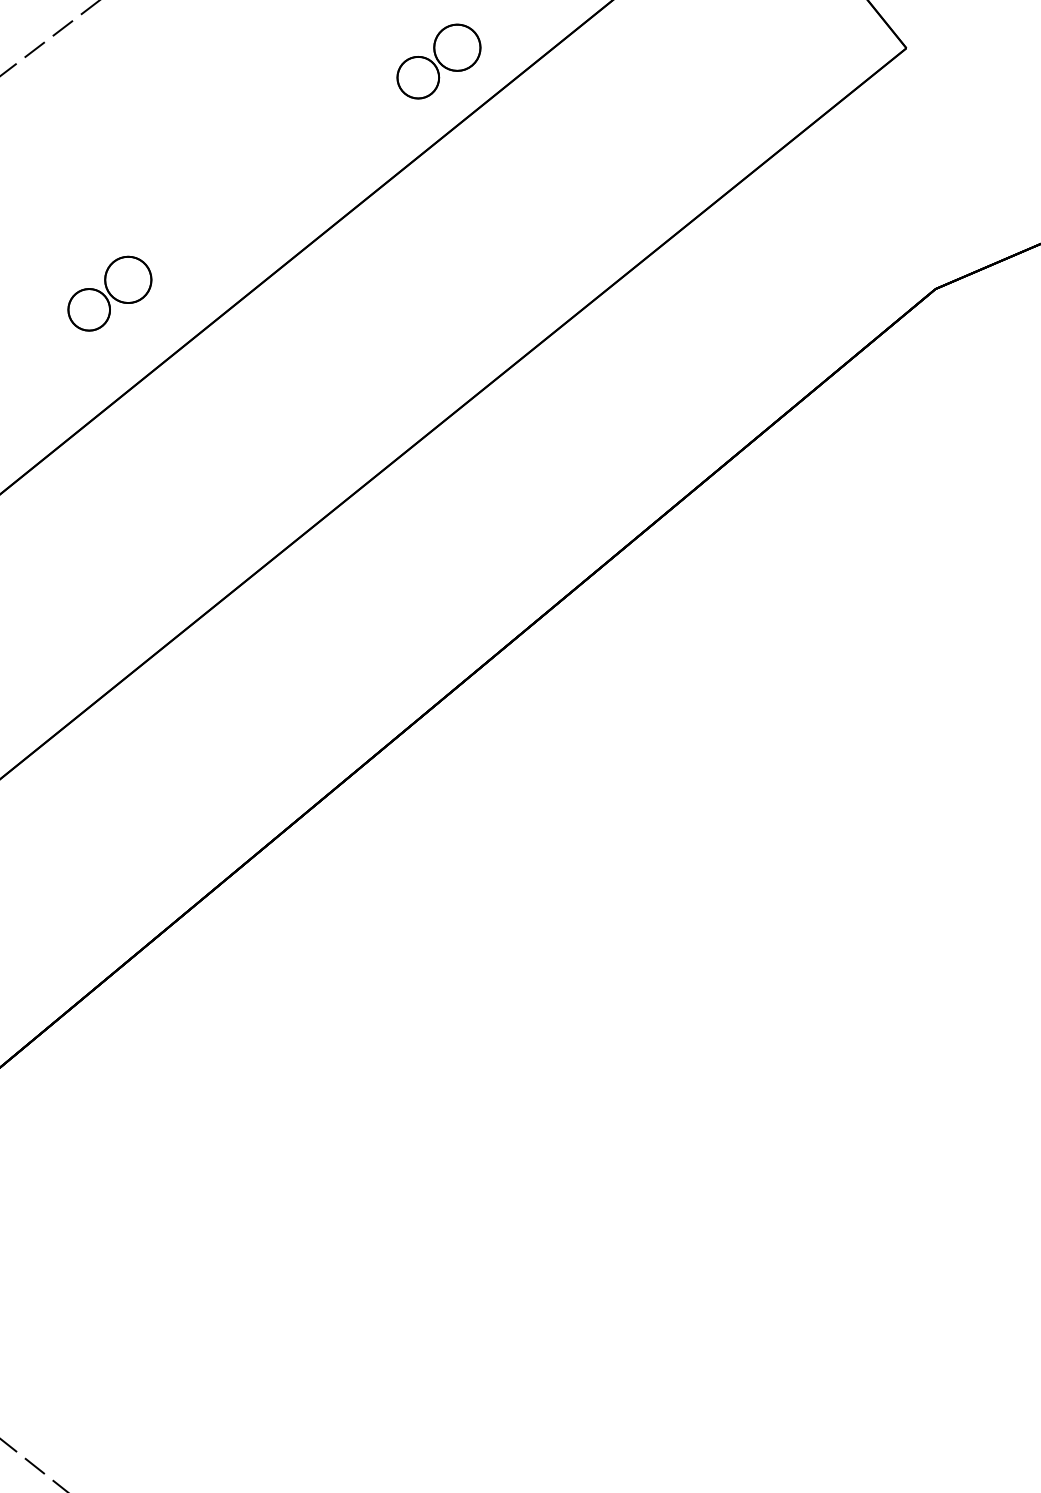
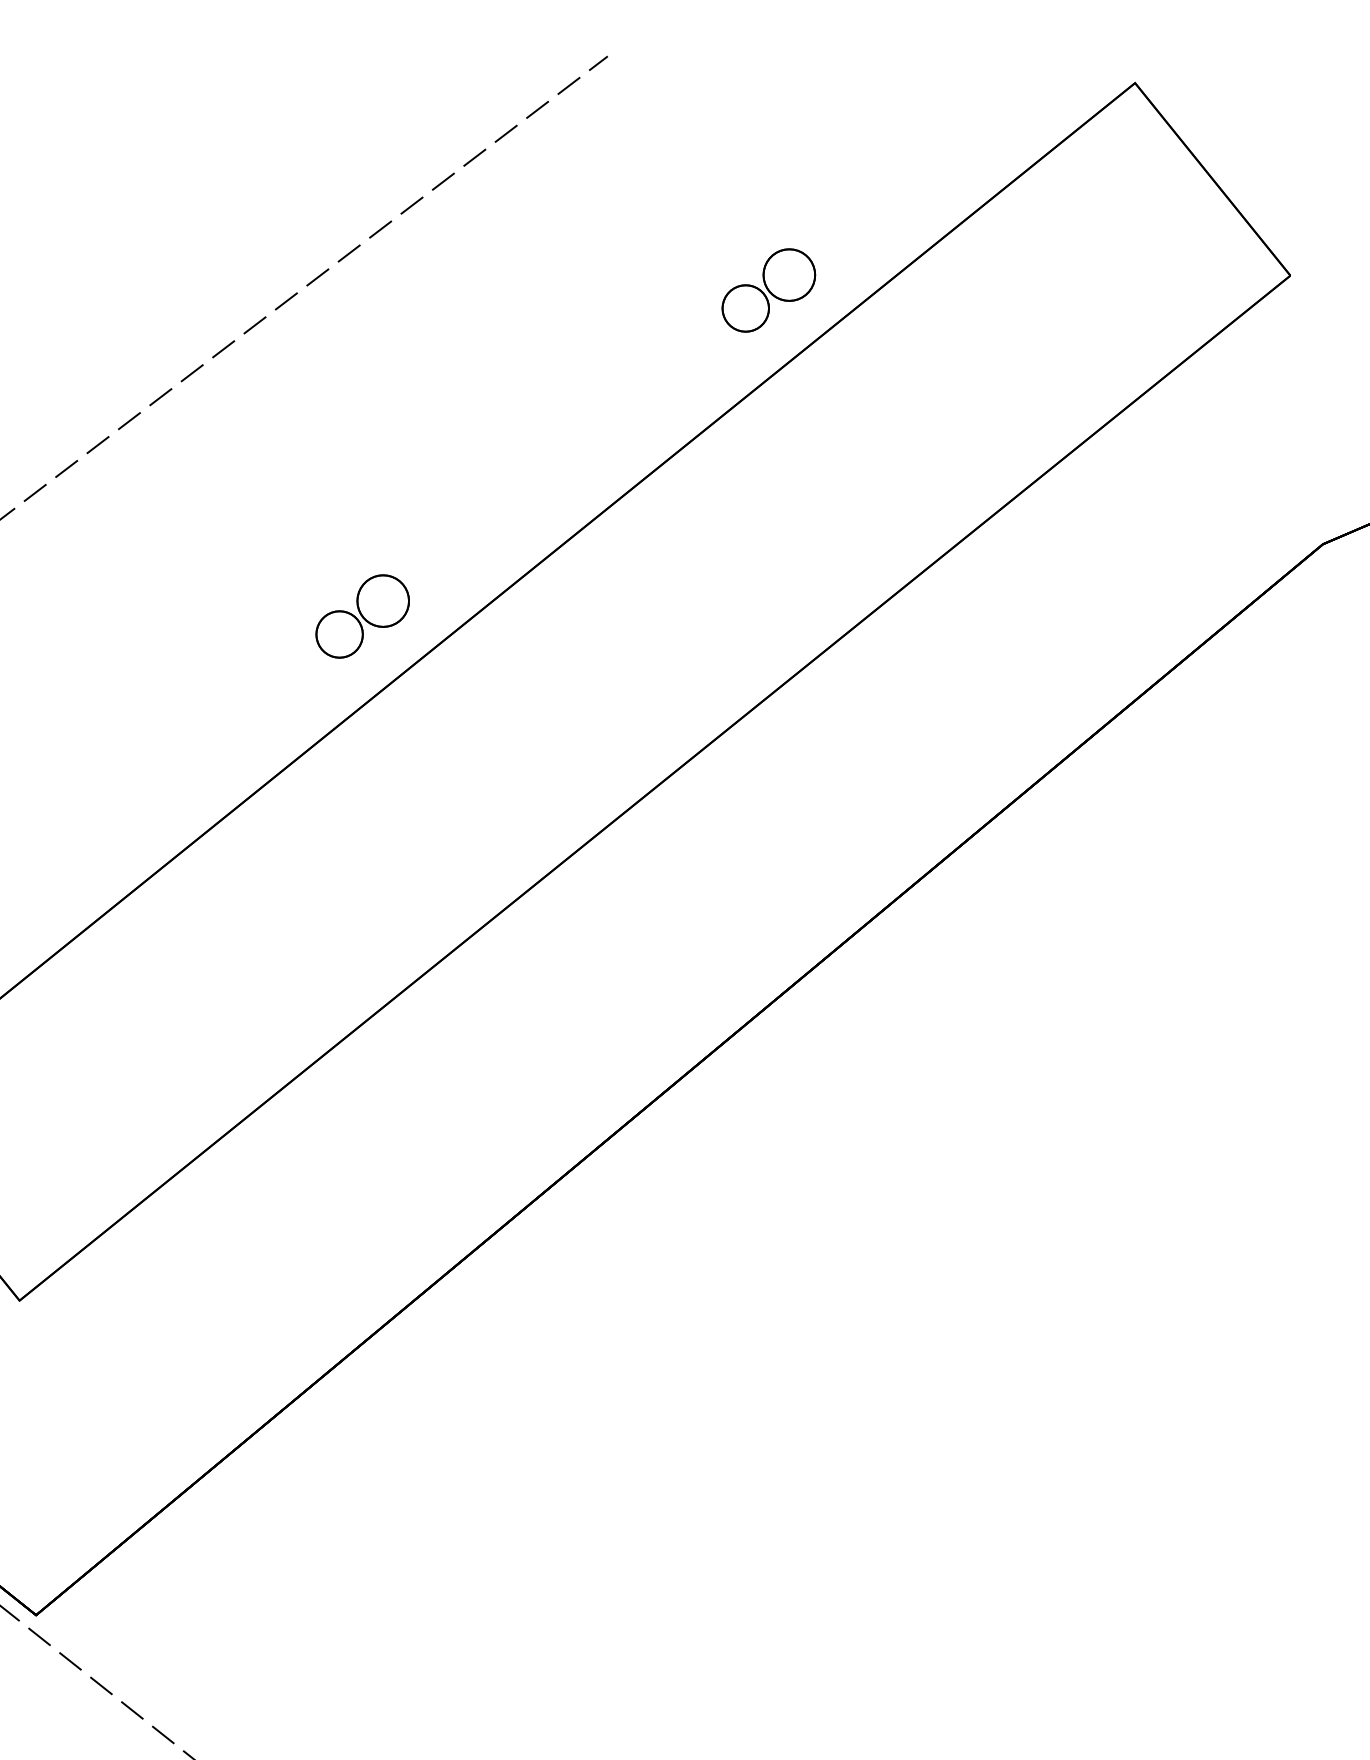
part: (109, 293) -> (362, 616), moved

